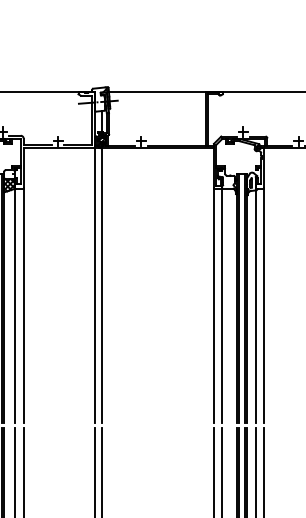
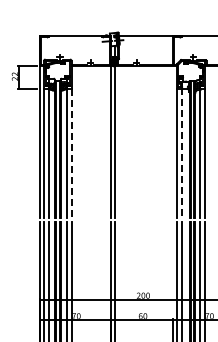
line: (23, 305) -> (71, 153), solid -> dashed
line: (222, 305) -> (181, 153), solid -> dashed

